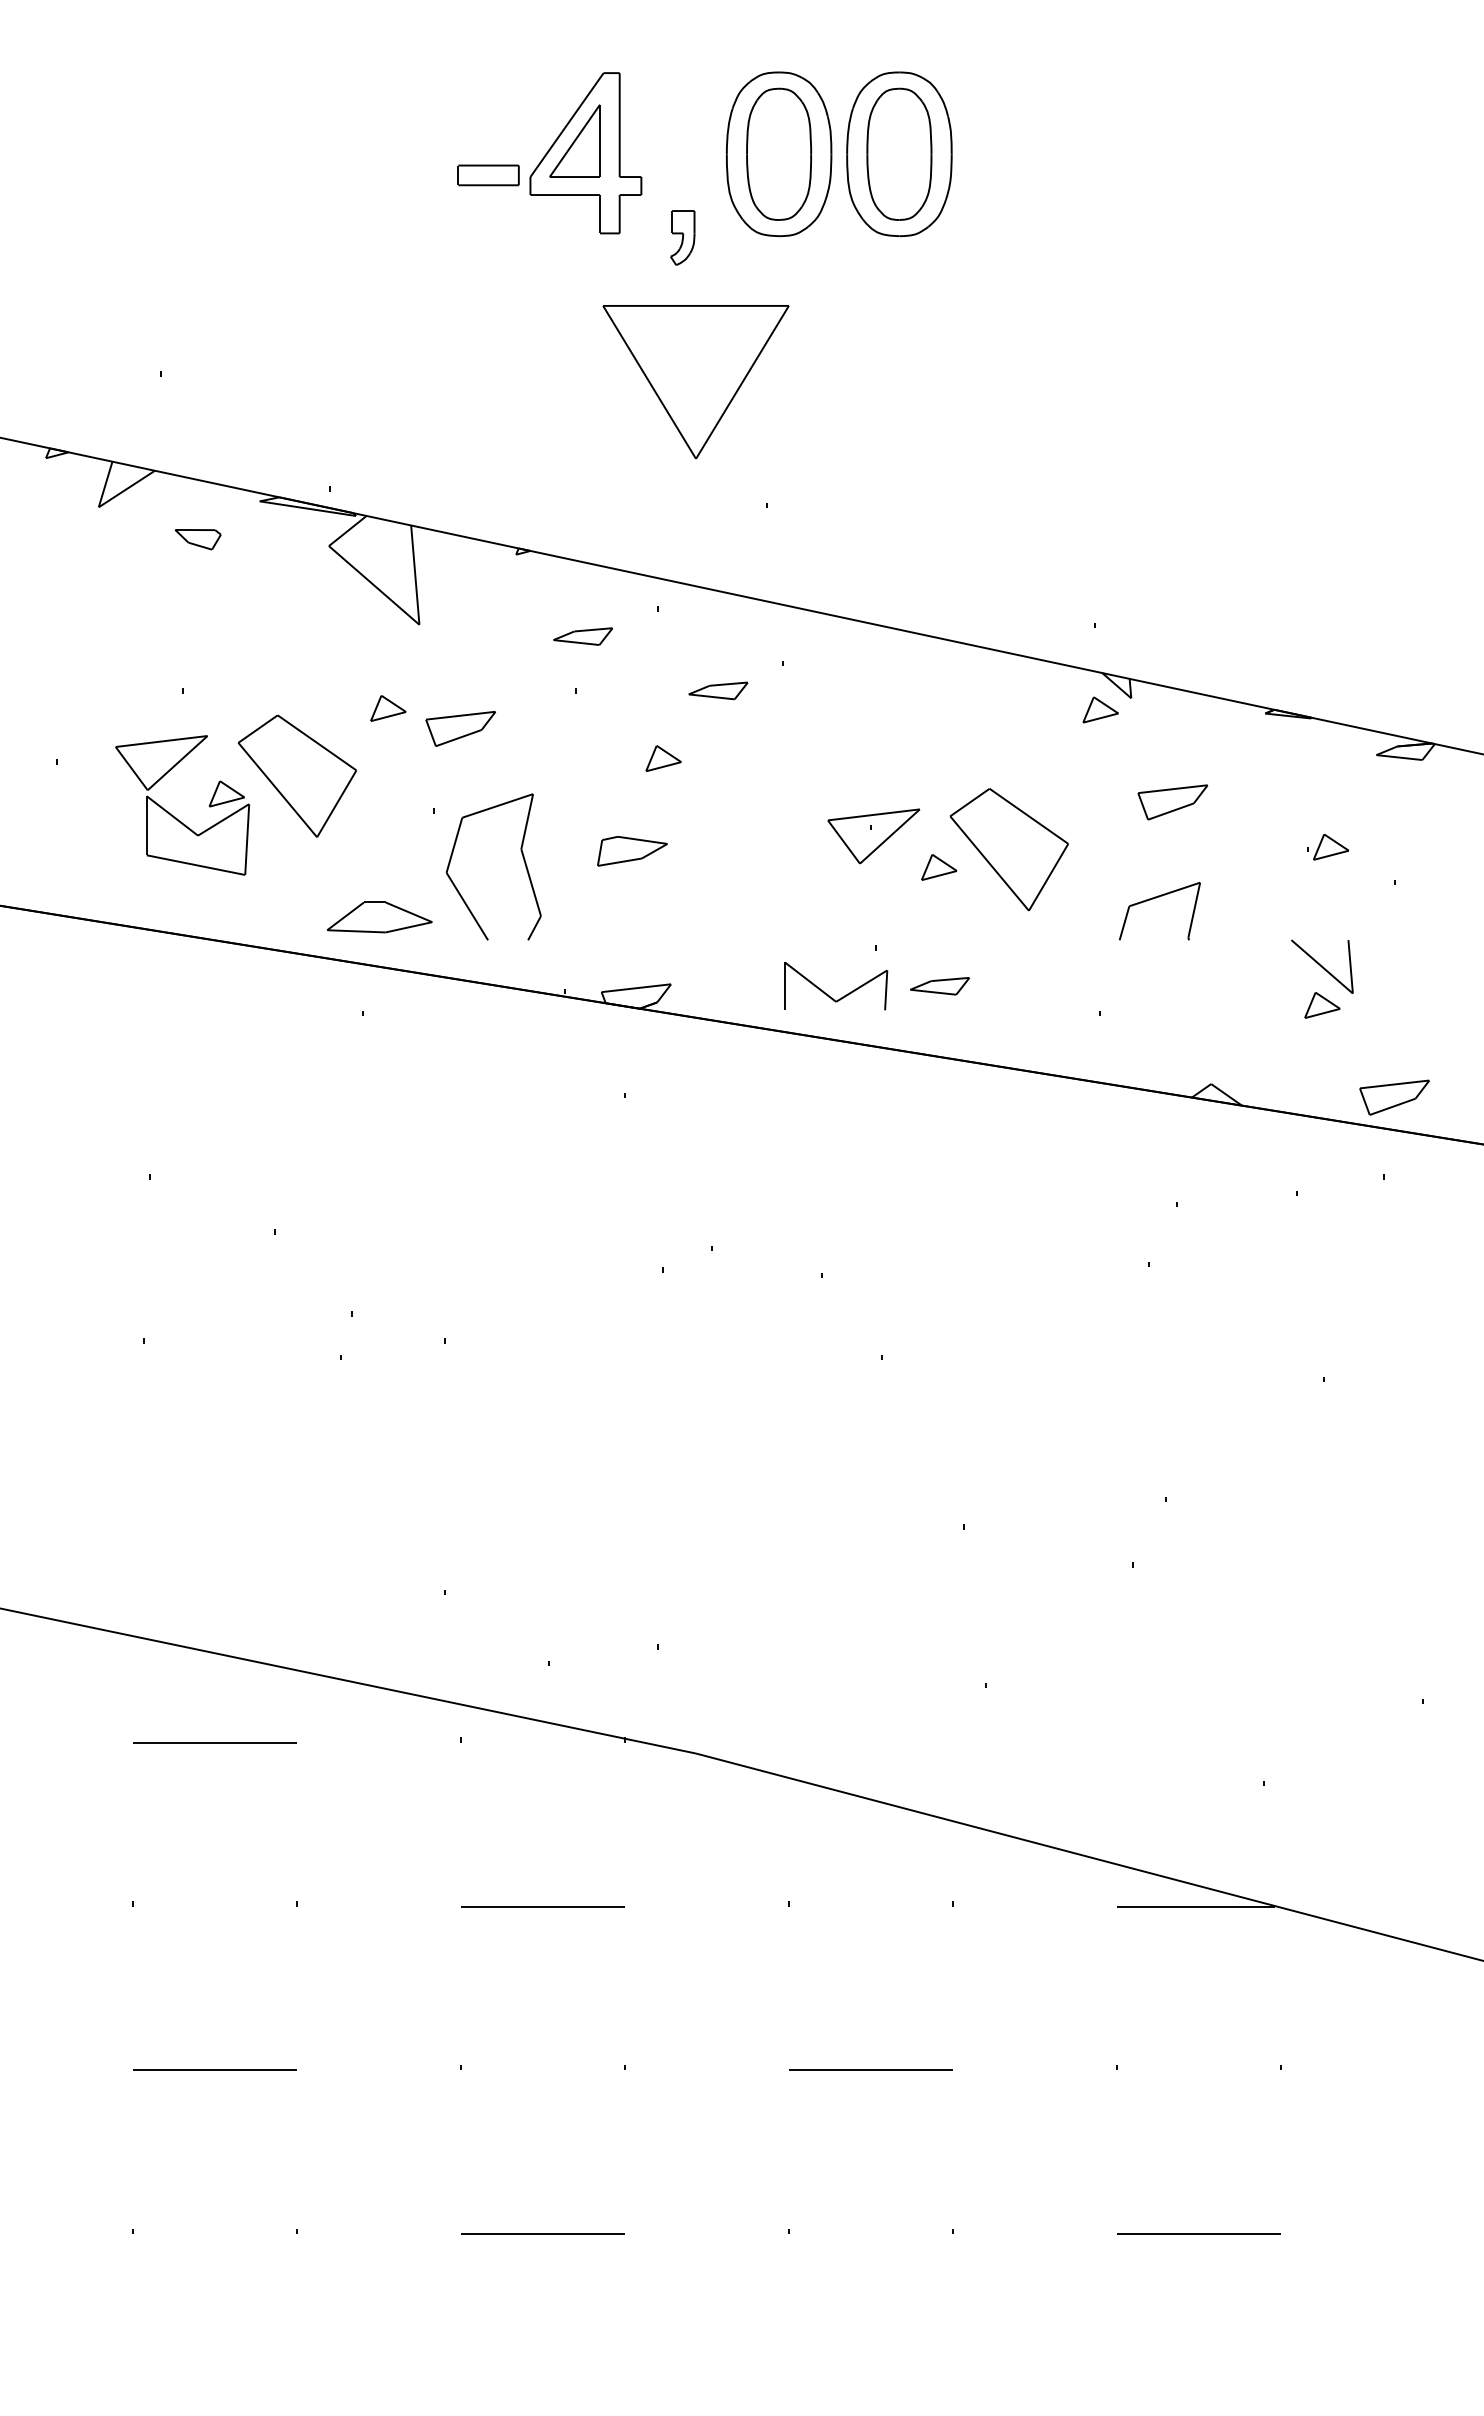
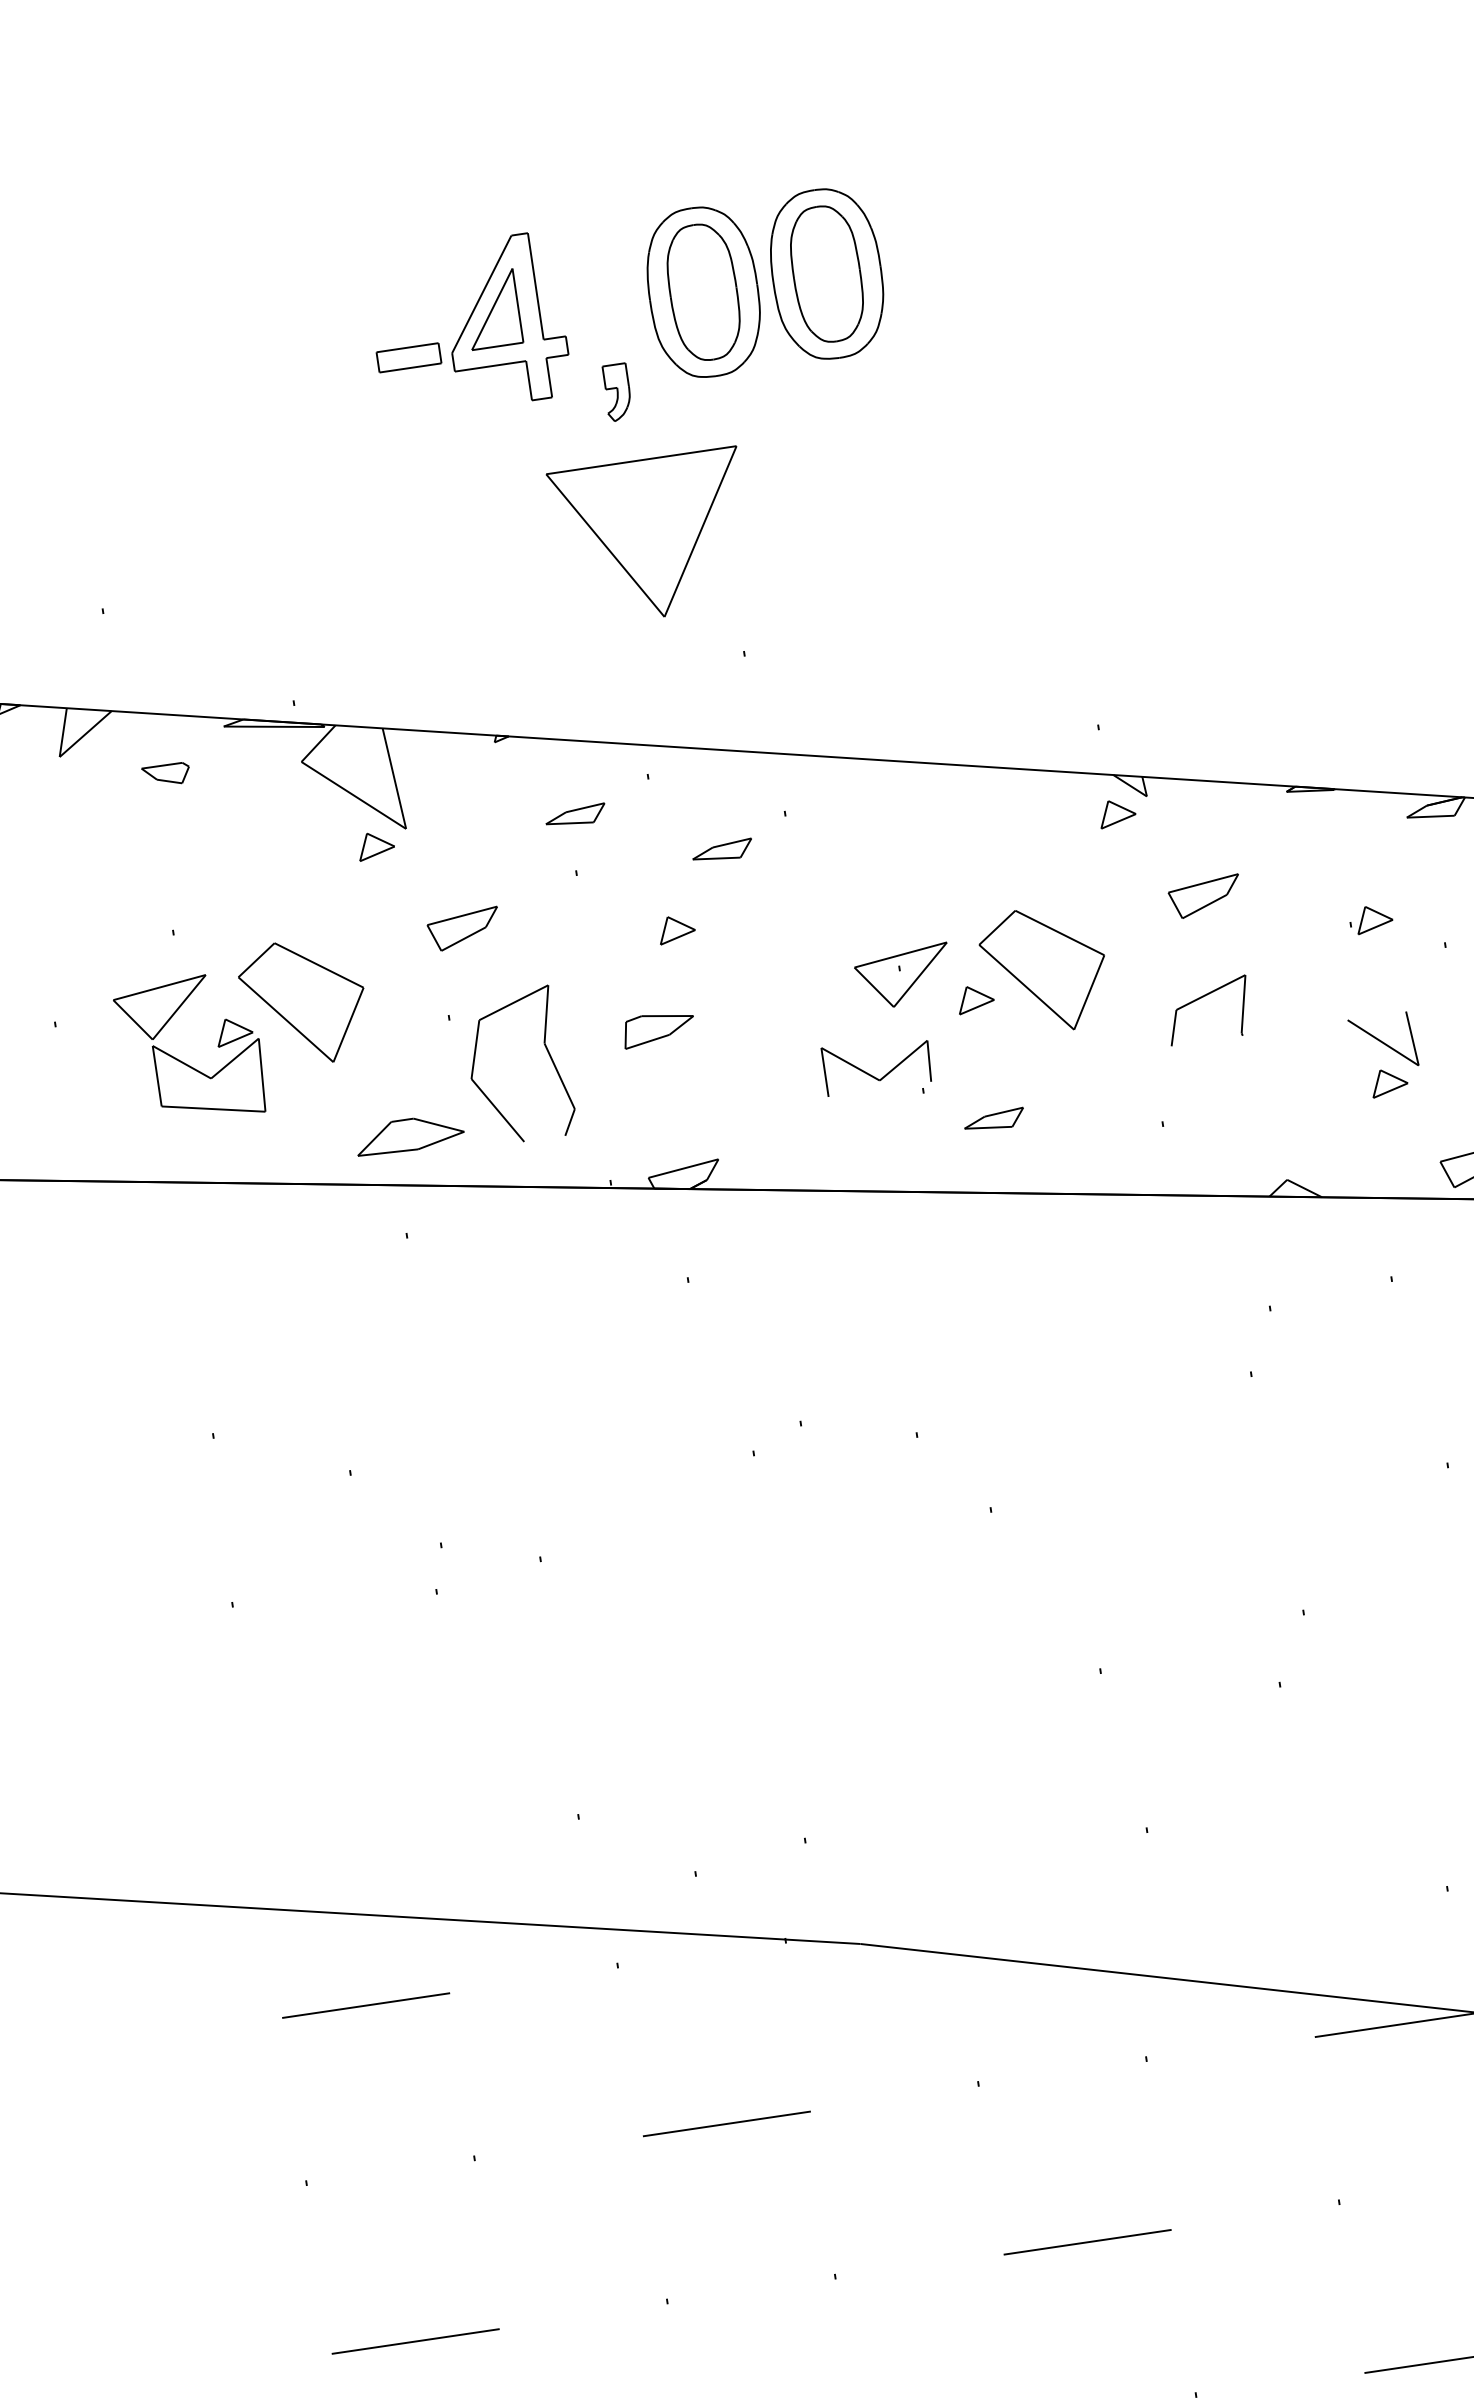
part: (388, 708) -> (376, 845), moved
part: (828, 994) -> (870, 1074), moved

